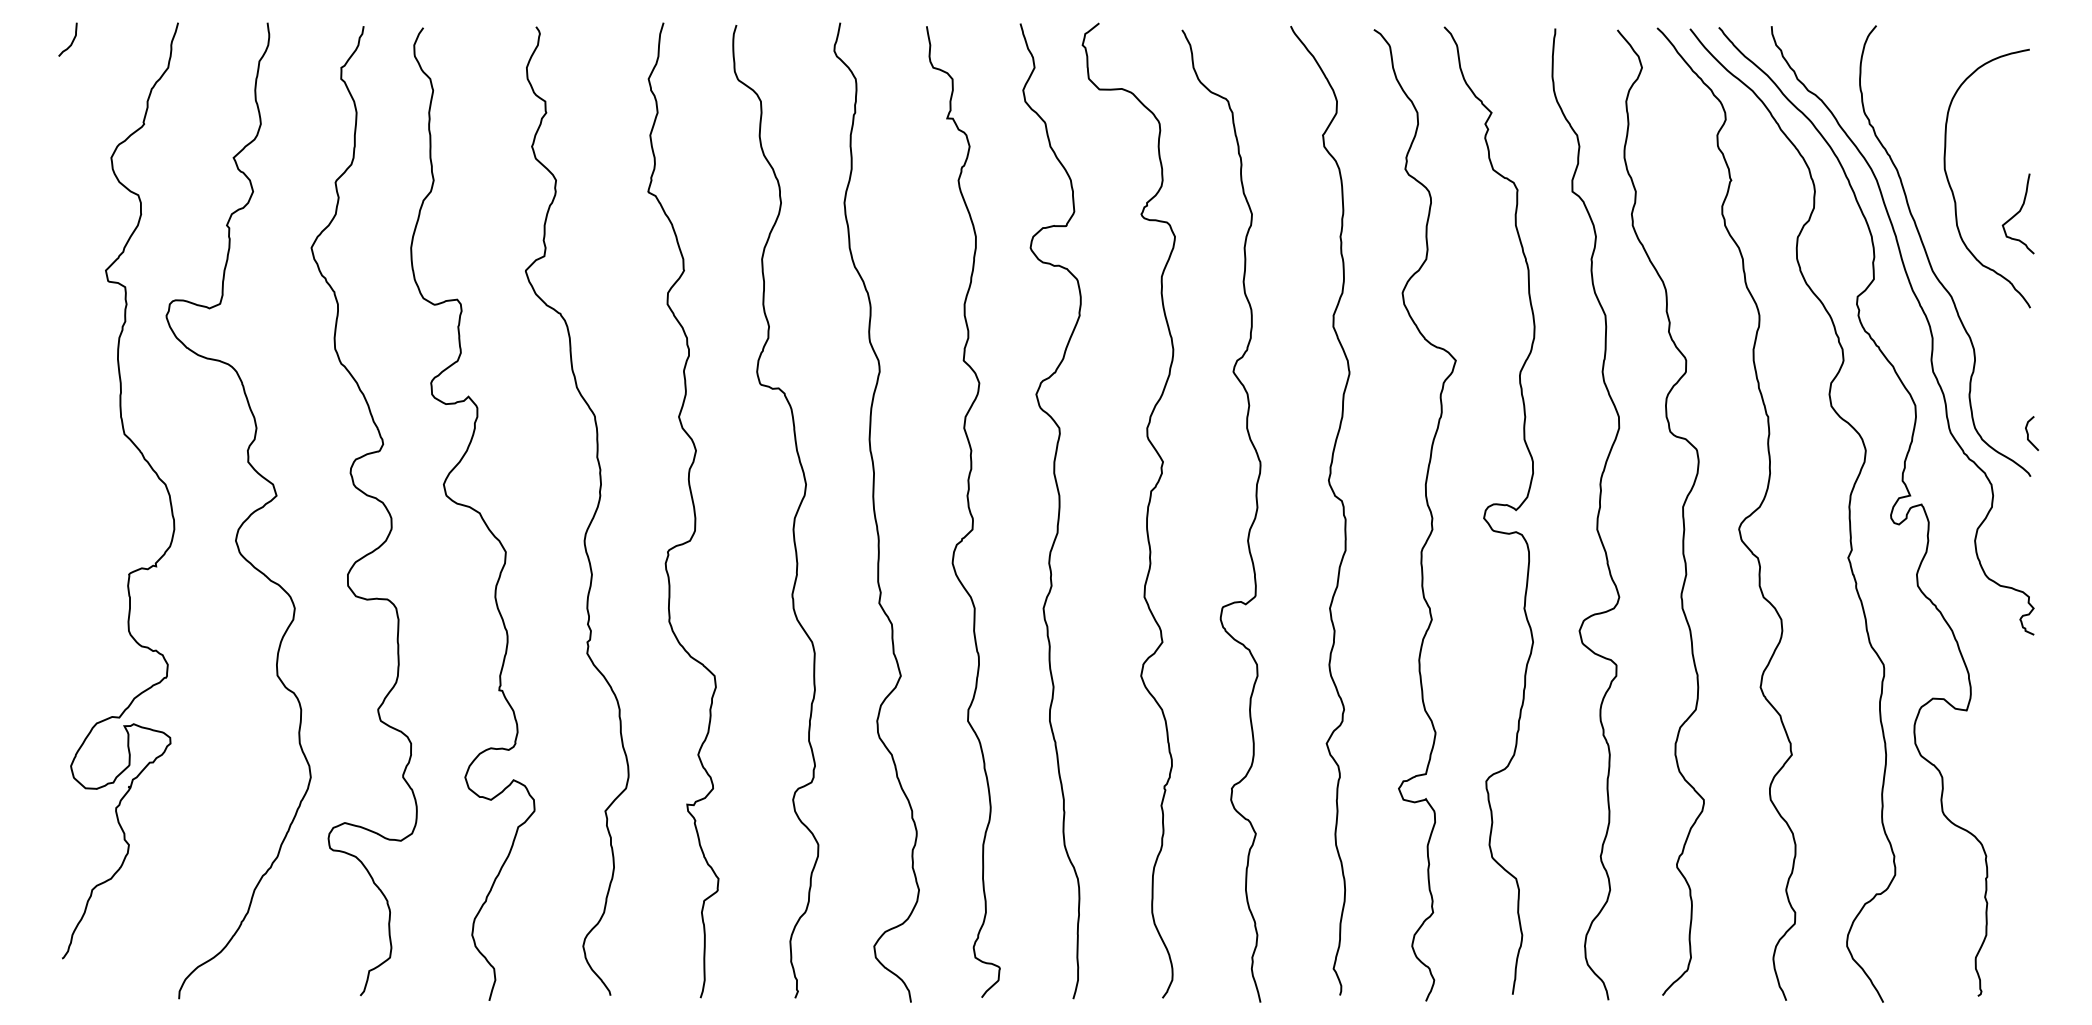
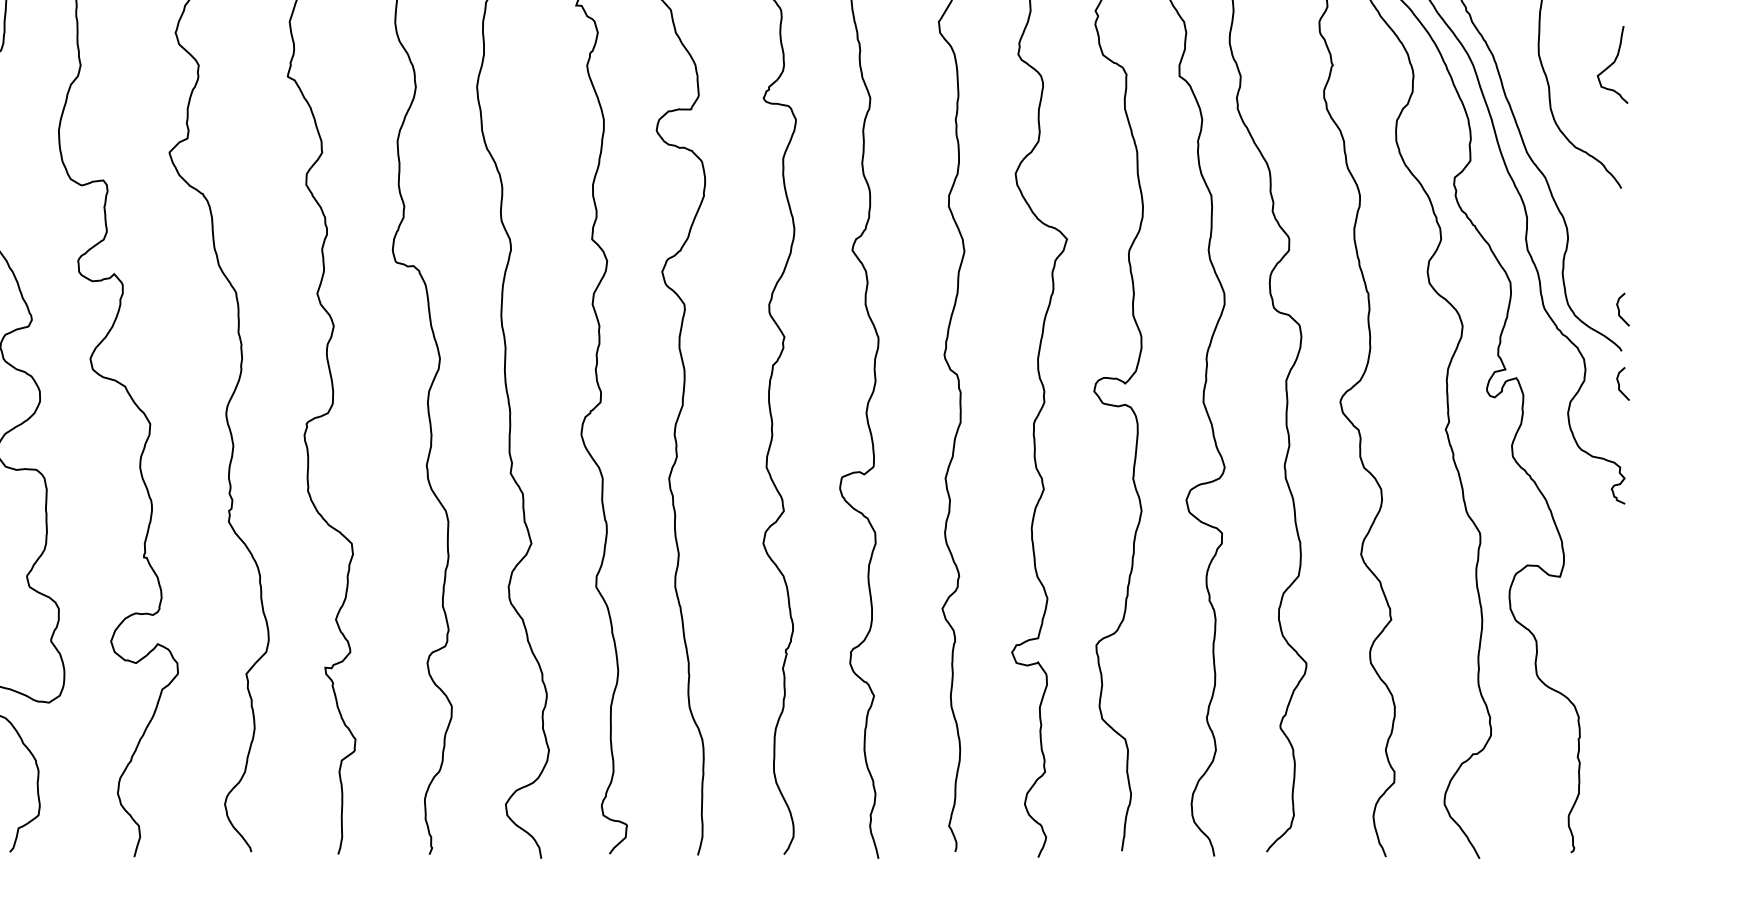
curve: (2017, 213) -> (1611, 64), moved
curve: (2028, 510) -> (1619, 383), added

